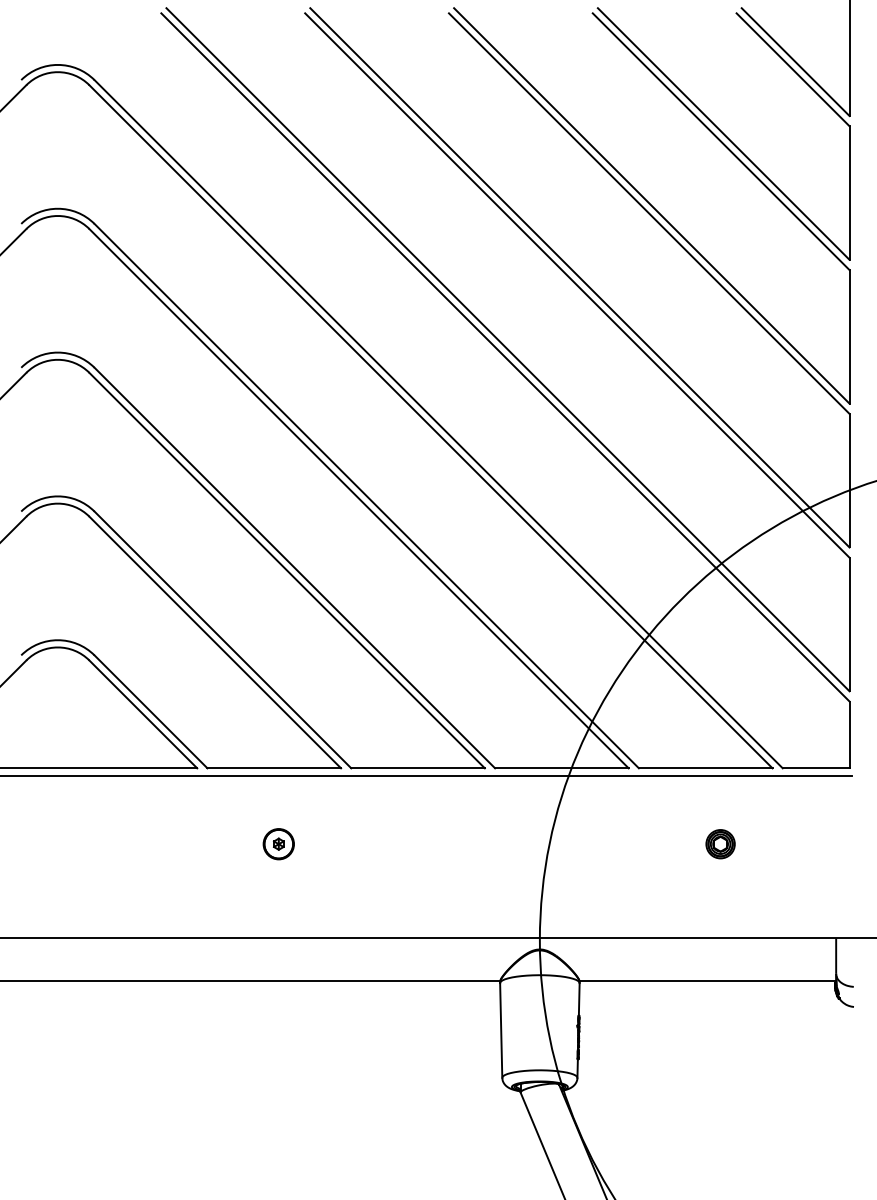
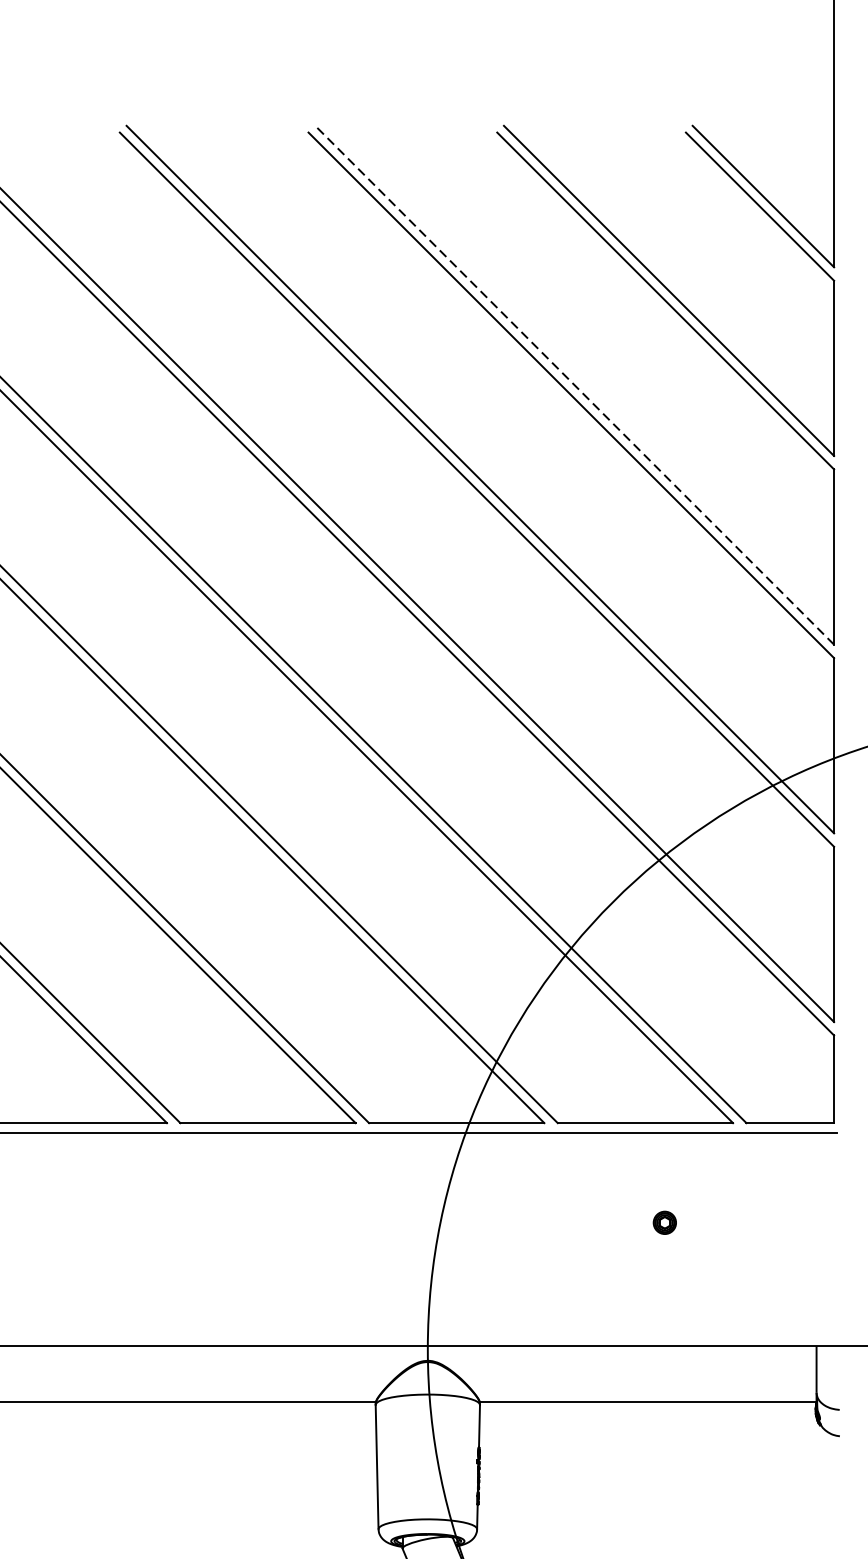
line: (651, 205) -> (574, 384), solid -> dashed
part: (278, 844) -> (84, 1223), removed
part: (720, 844) -> (664, 1223), size x0.6

